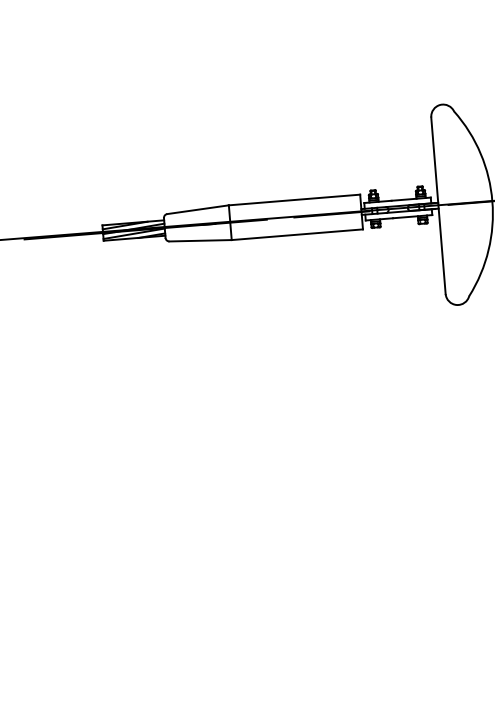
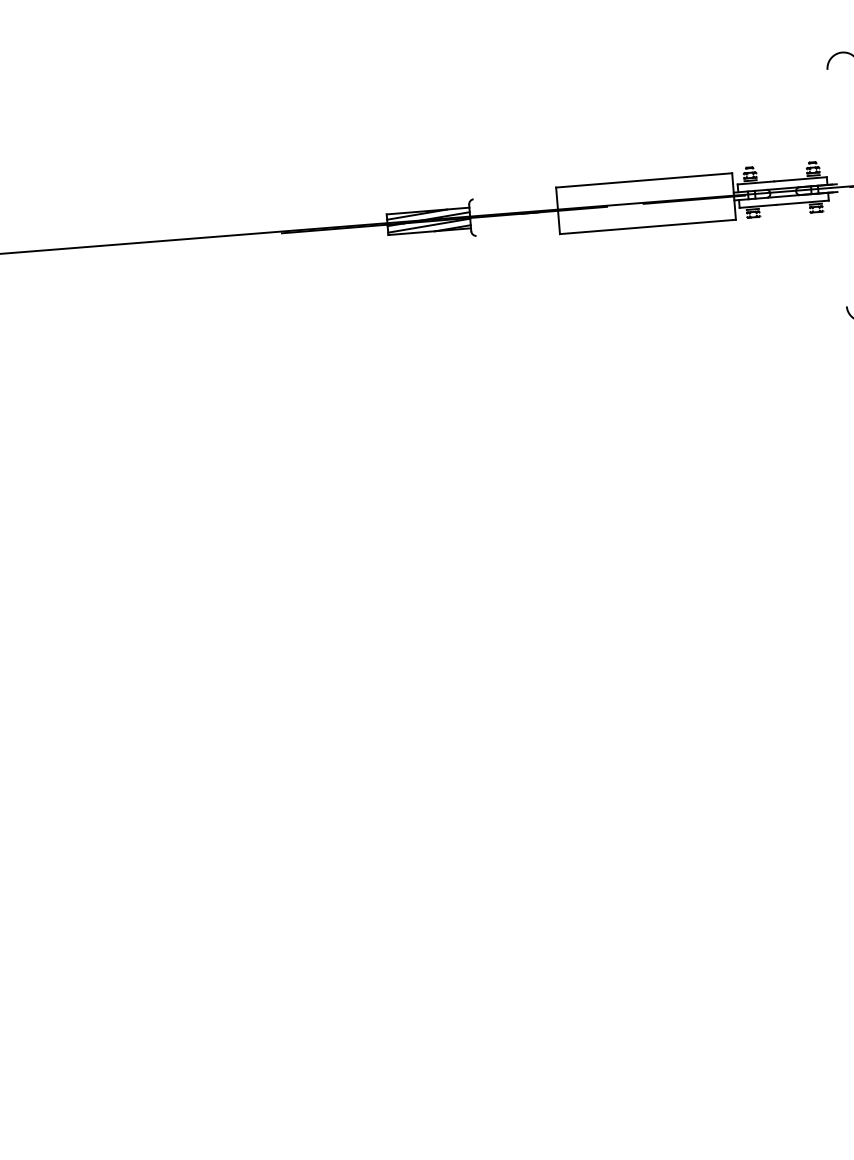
line: (438, 205) -> (836, 187), removed
line: (197, 209) -> (514, 193), removed
line: (200, 240) -> (517, 234), removed

